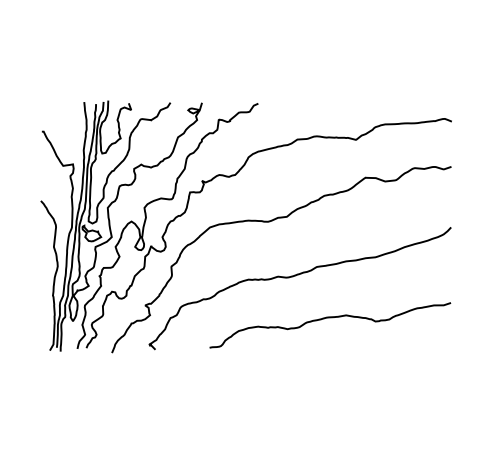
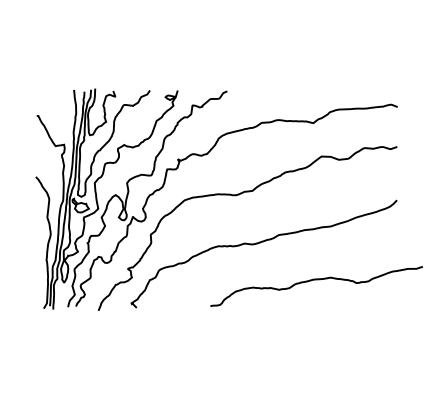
curve: (330, 318) -> (316, 280), moved

